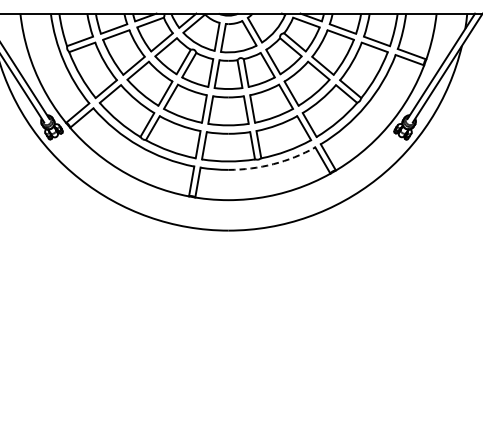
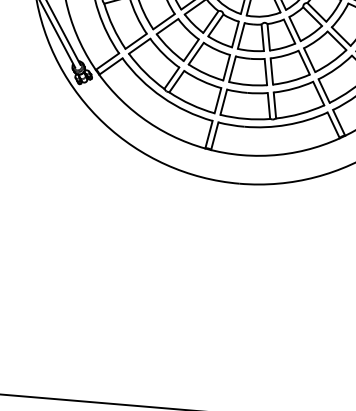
arc: (273, 164) -> (287, 125), dashed -> solid

